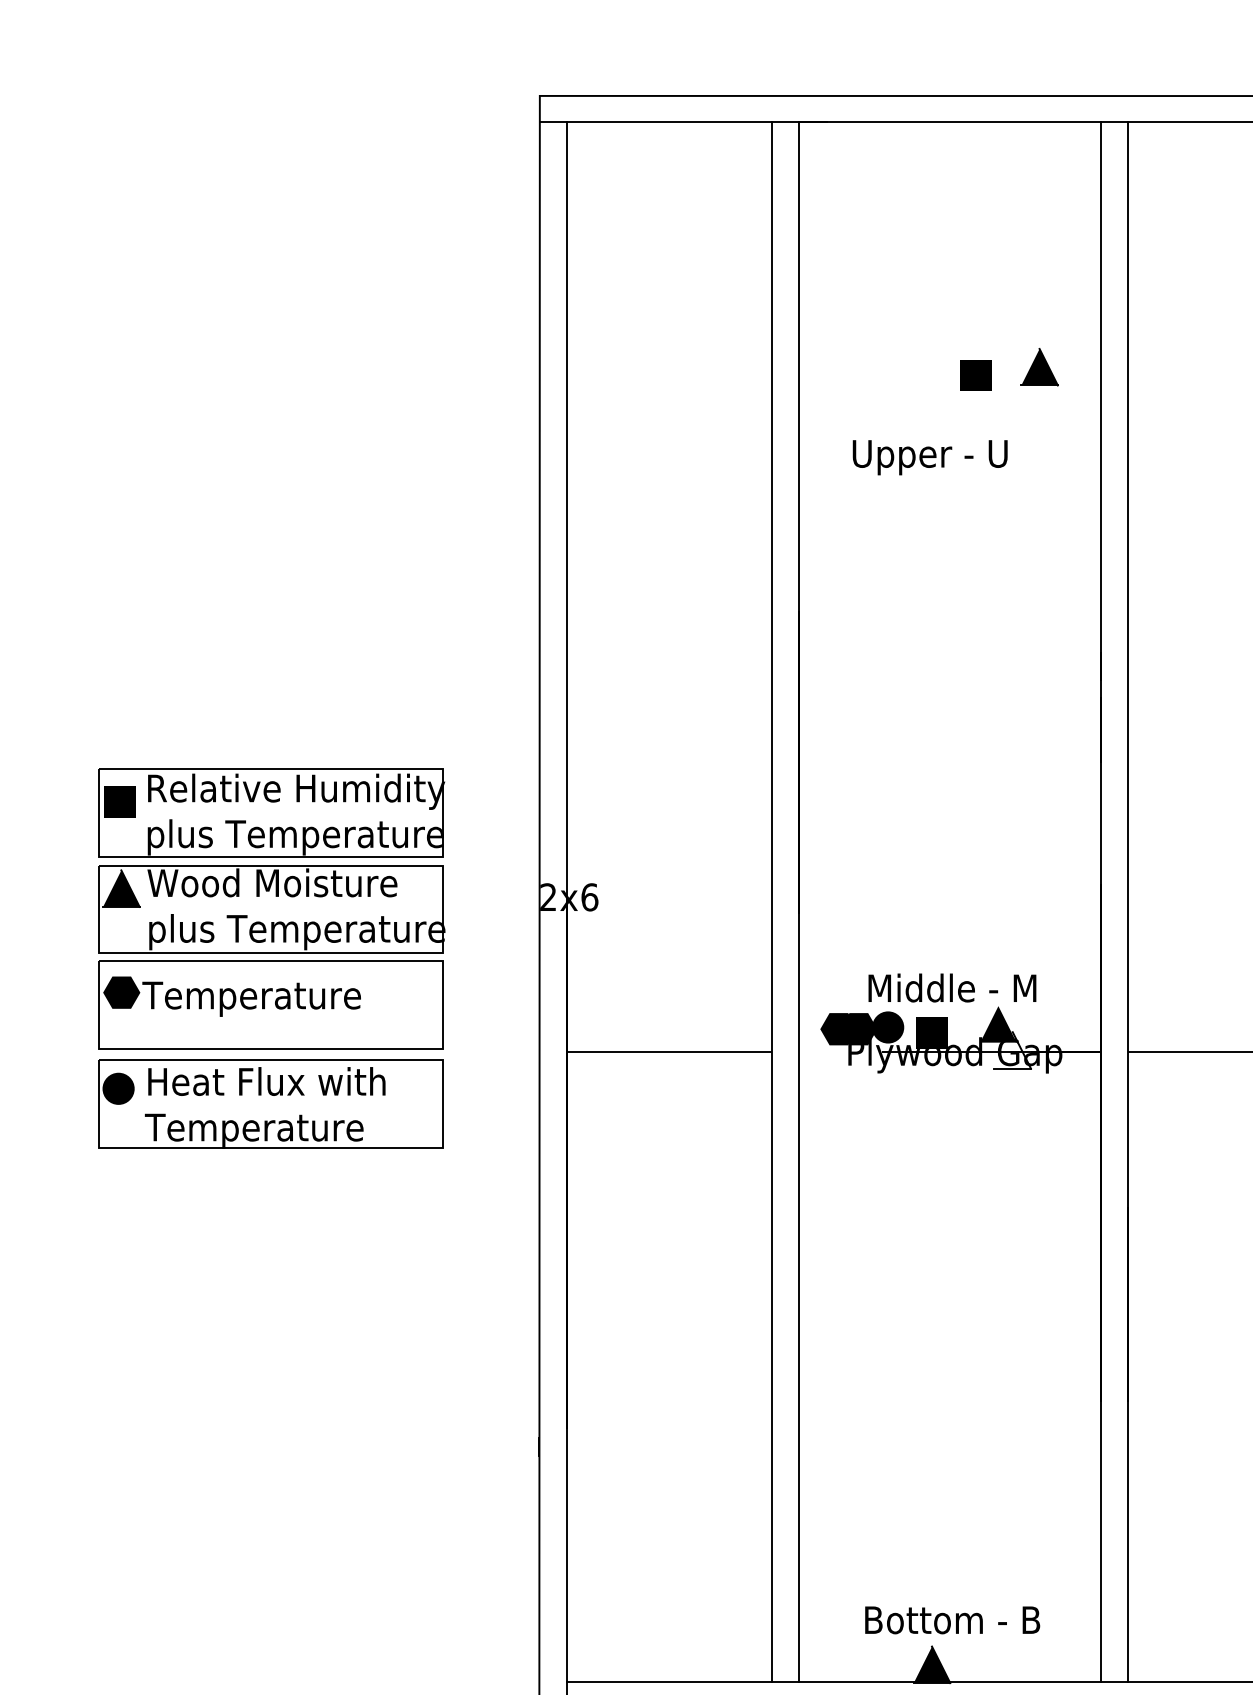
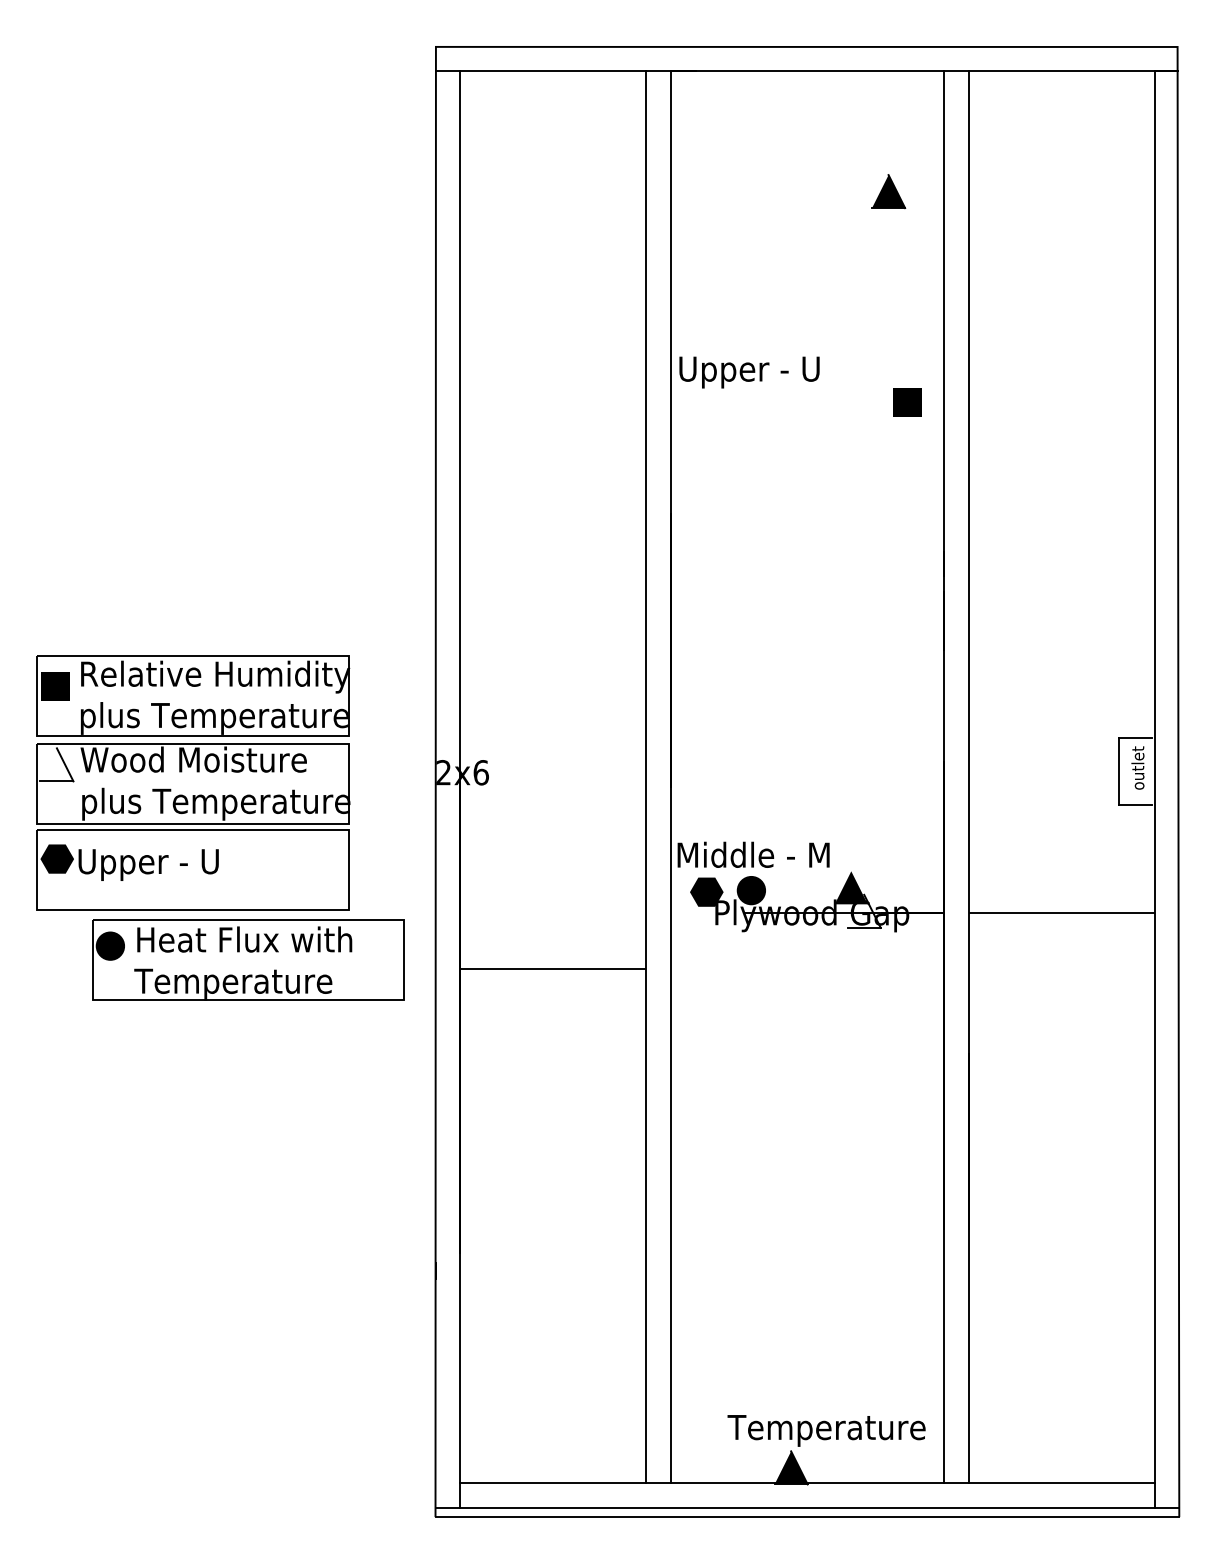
part: (1039, 367) -> (888, 191), moved
part: (976, 375) -> (907, 402), moved
text: (930, 457) -> (749, 372), moved
fill: (120, 888) -> (56, 764), removed
text: (952, 987) -> (753, 854), moved
text: (251, 998) -> (174, 864), Temperature -> Upper - U
fill: (858, 1028) -> (724, 891), removed
fill: (932, 1031) -> (791, 894), removed
line: (669, 1052) -> (553, 969), moved
part: (271, 1103) -> (248, 959), moved
text: (971, 1623) -> (826, 1430), Bottom - B -> Temperature

